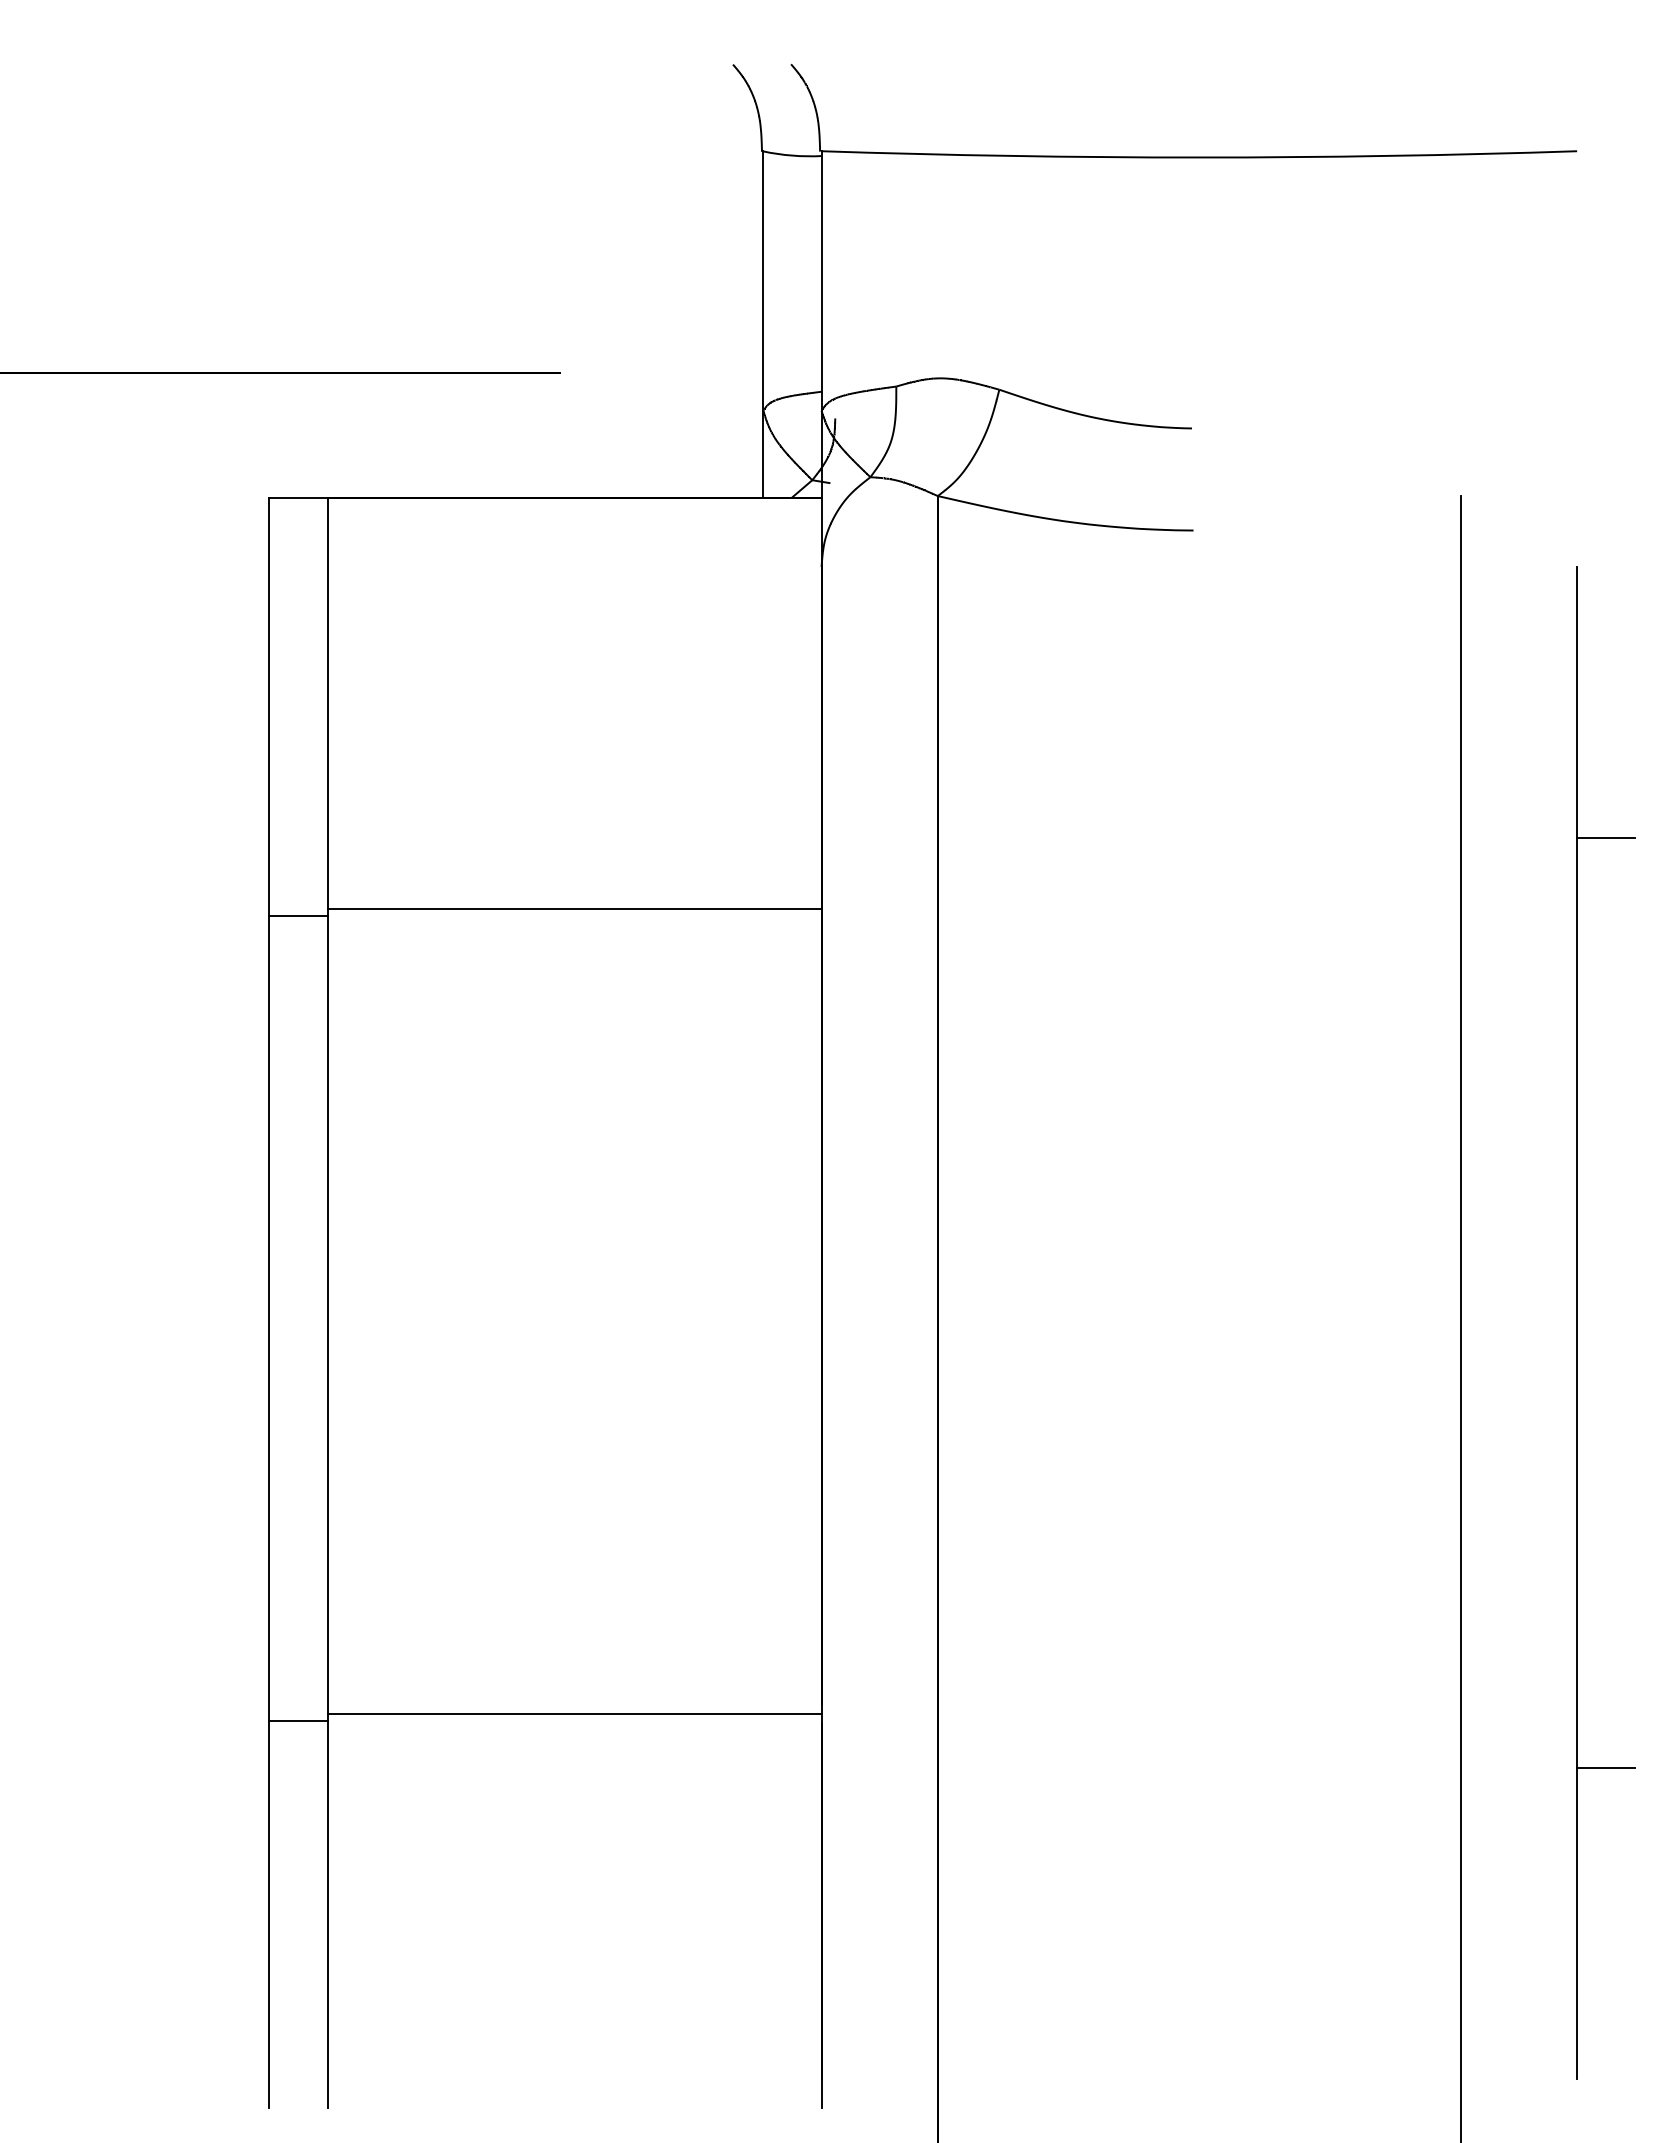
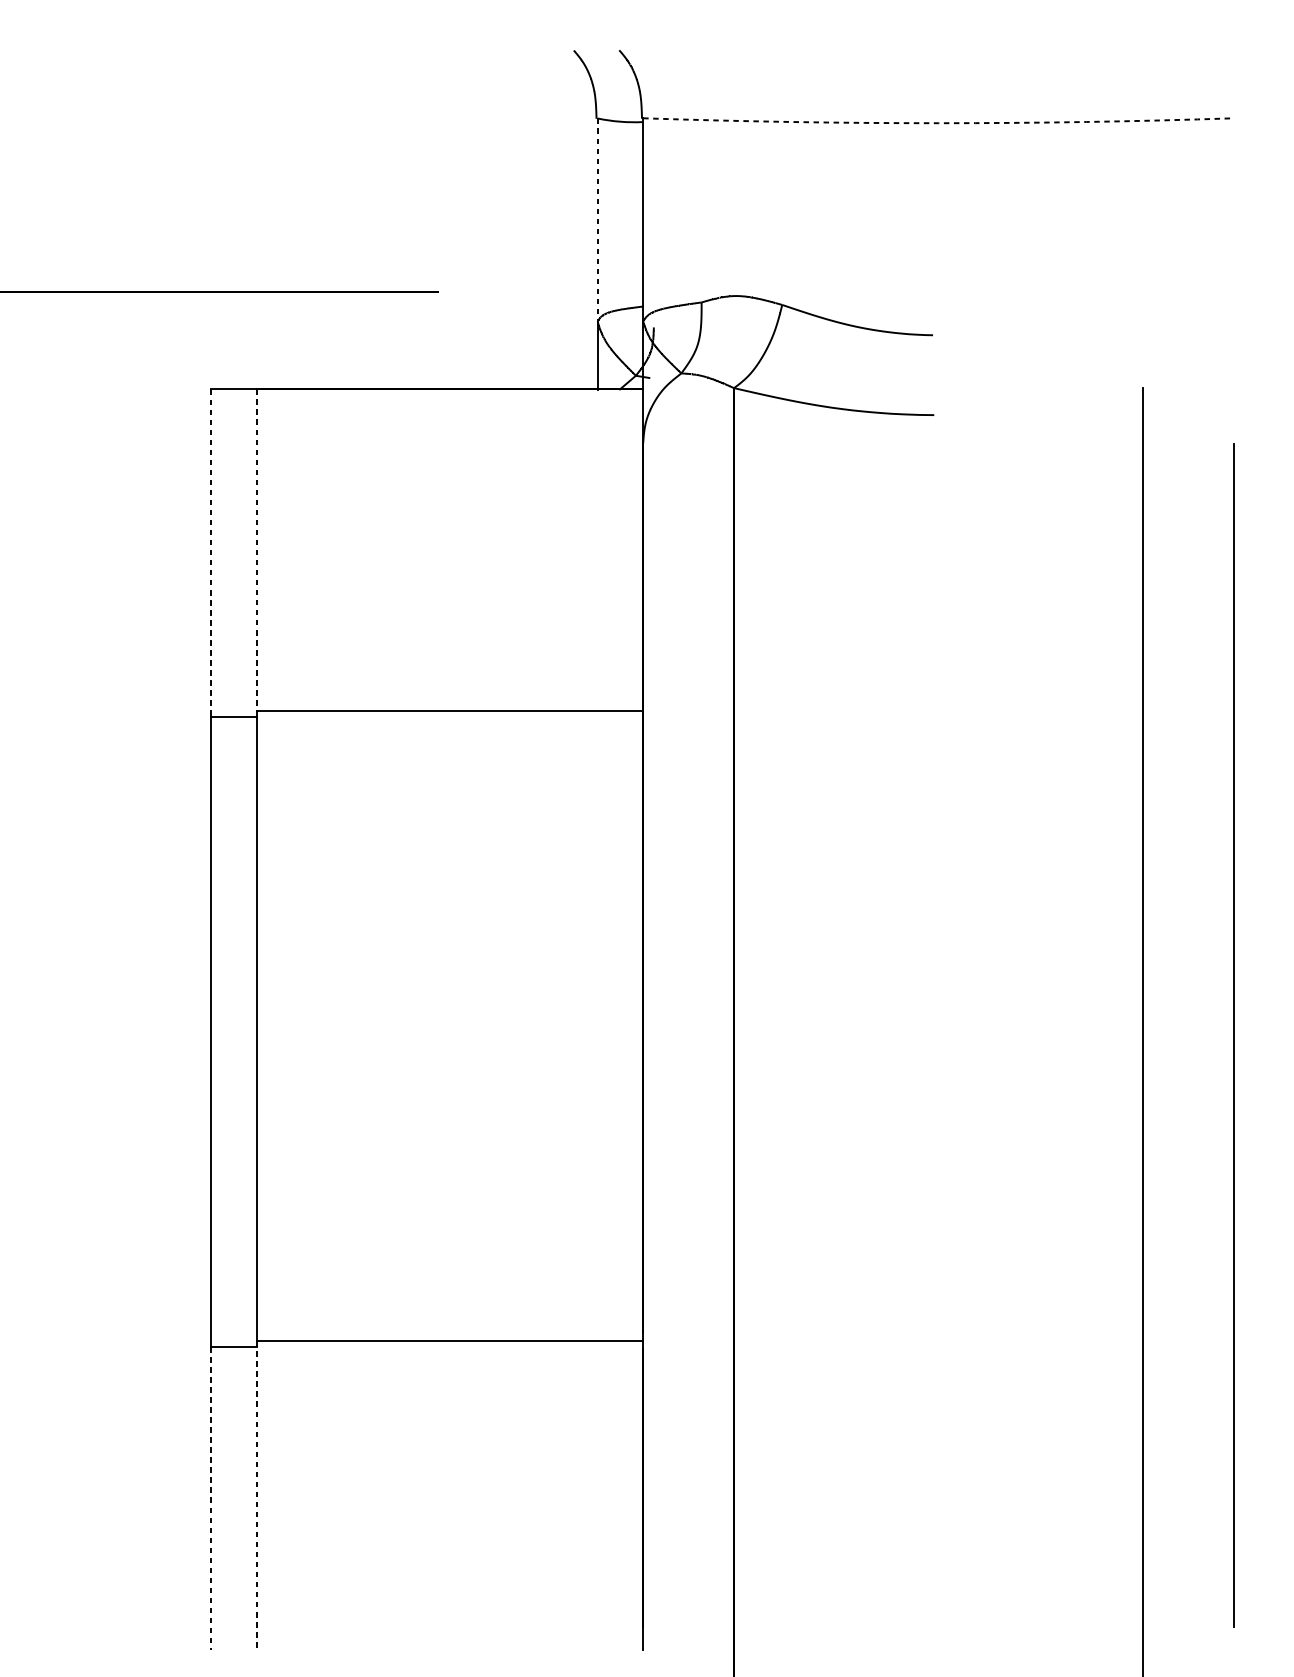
arc: (1199, 157) -> (938, 123), solid -> dashed
line: (763, 281) -> (597, 220), solid -> dashed
line: (327, 703) -> (256, 550), solid -> dashed
line: (269, 707) -> (211, 553), solid -> dashed
line: (1606, 837) -> (1257, 655), removed
line: (1606, 1767) -> (1257, 1383), removed
line: (327, 1911) -> (256, 1495), solid -> dashed
line: (269, 1915) -> (211, 1499), solid -> dashed

